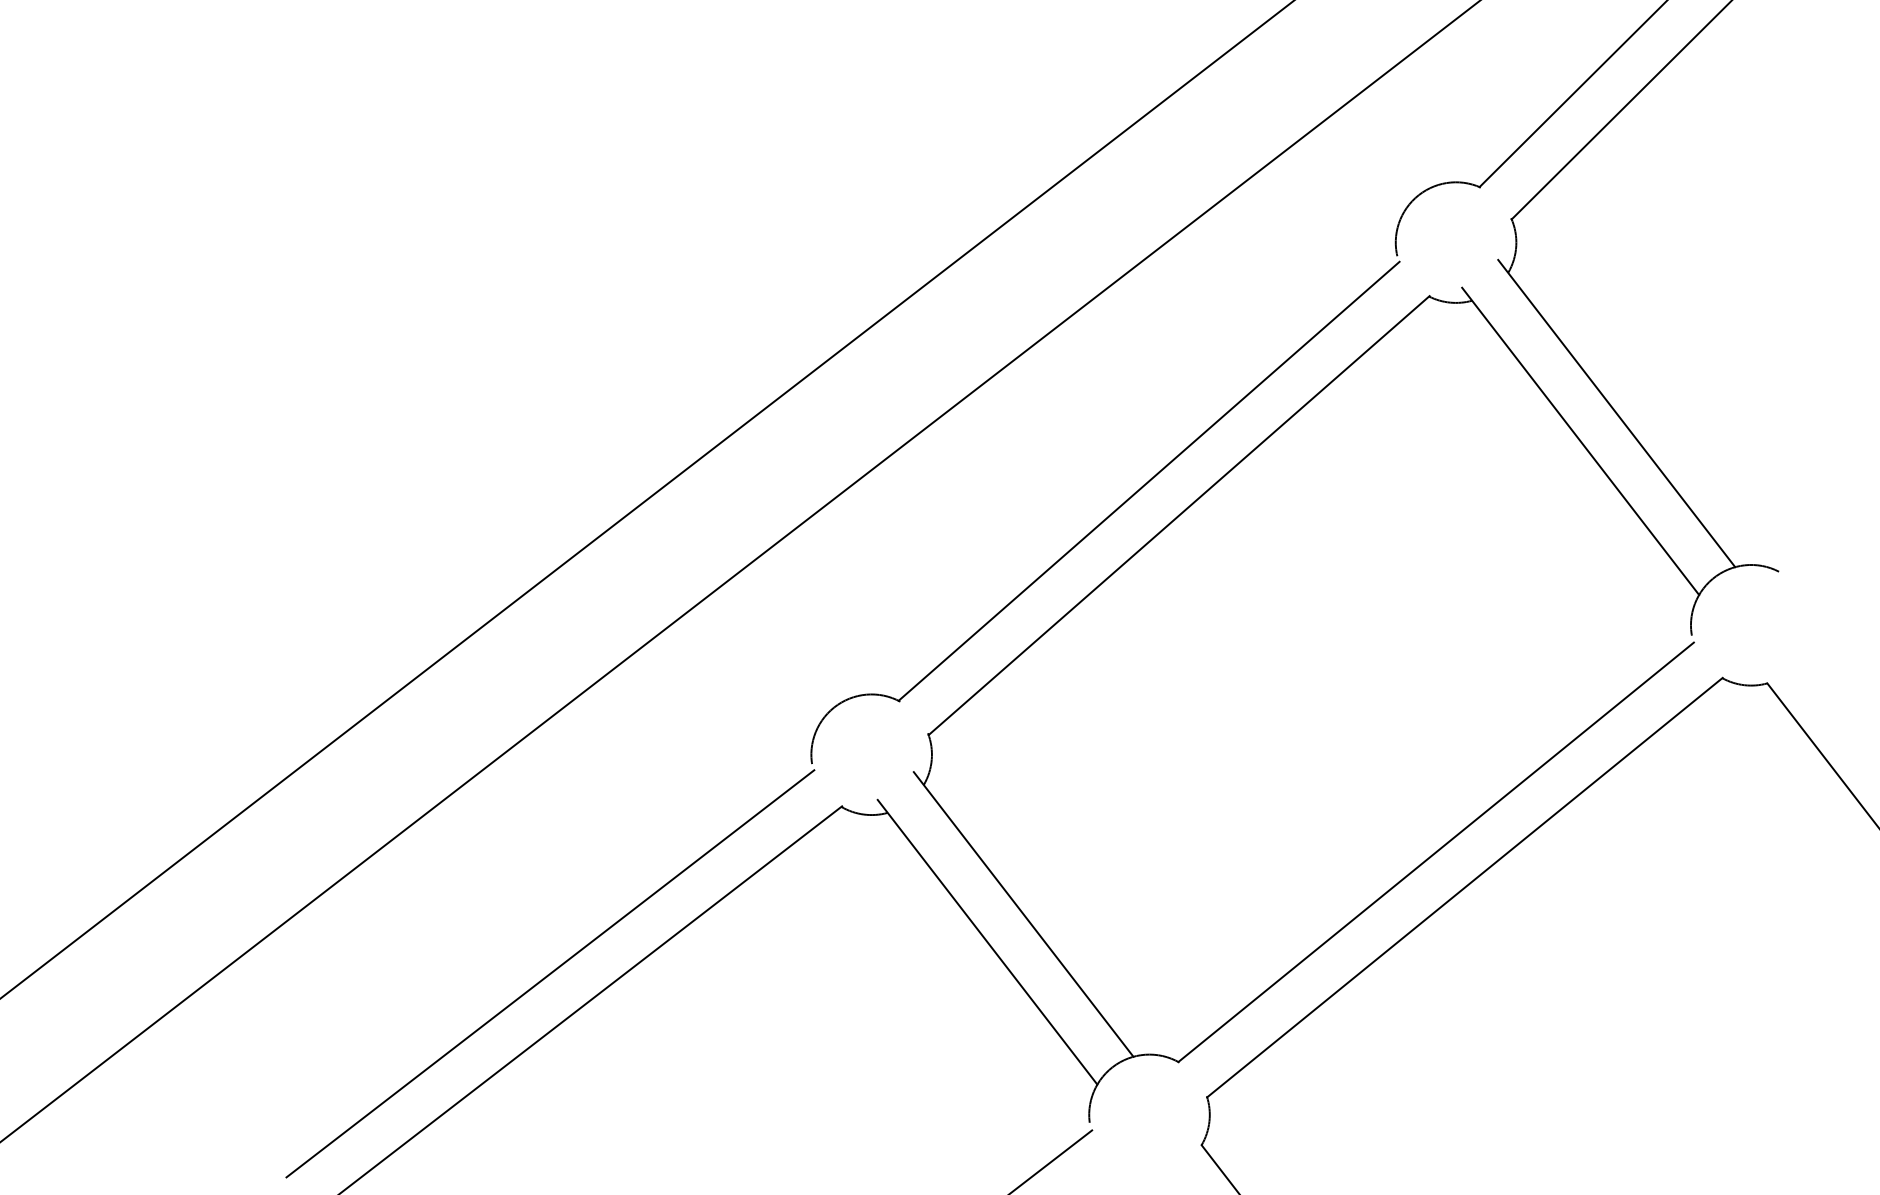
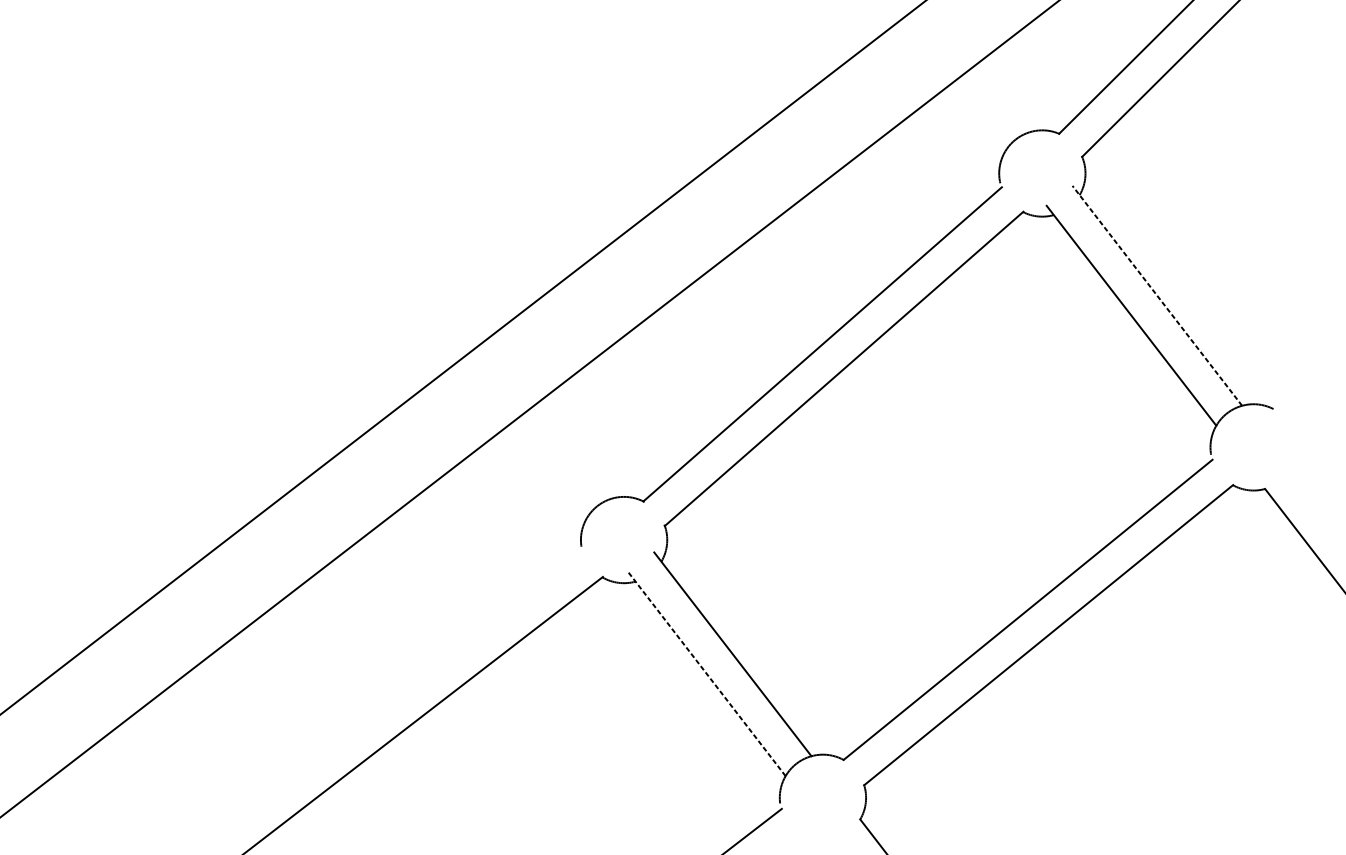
line: (1616, 413) -> (1157, 295), solid -> dashed
line: (987, 942) -> (706, 674), solid -> dashed
line: (550, 973) -> (394, 696), removed

